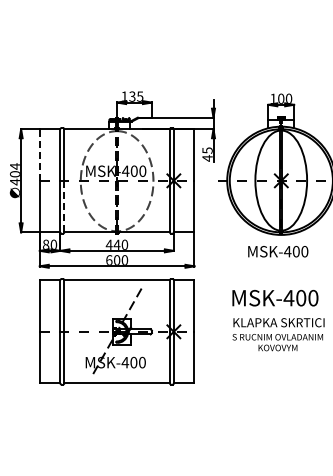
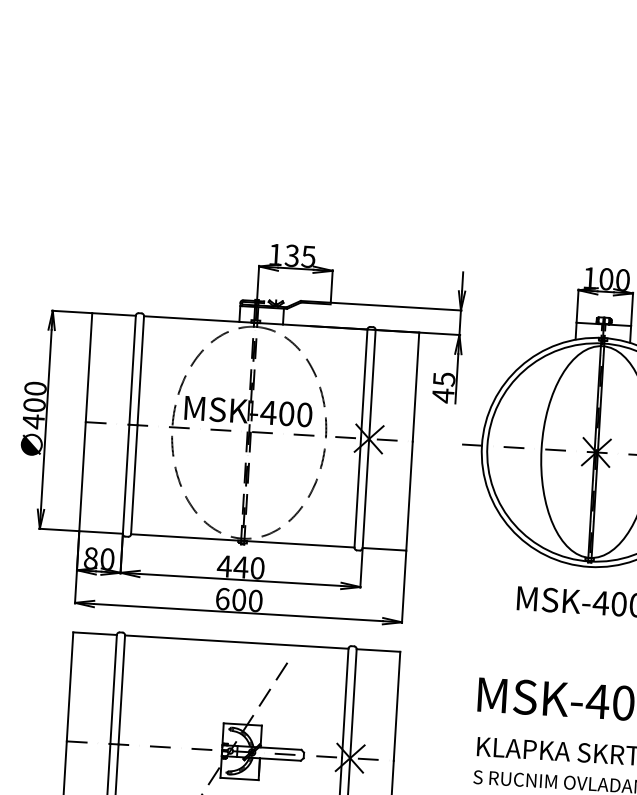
line: (39, 155) -> (88, 368), dashed -> solid
text: (14, 166) -> (34, 388), 404 -> 400
line: (64, 206) -> (134, 479), dashed -> solid

